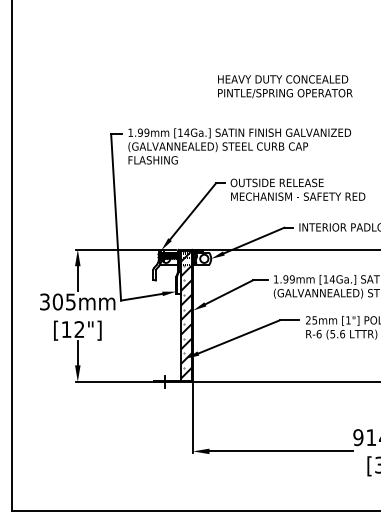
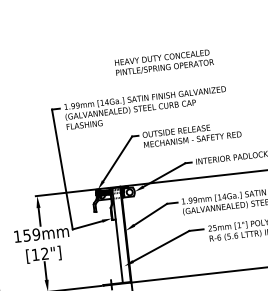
text: (285, 86) -> (164, 62), moved
text: (57, 301) -> (26, 235), 305mm -> 159mm
hatch: (186, 314) -> (121, 234), removed

